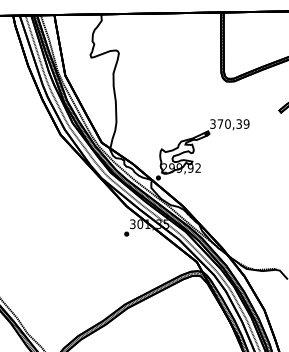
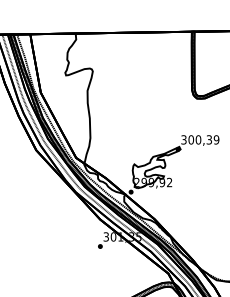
text: (220, 123) -> (191, 139), 370,39 -> 300,39

